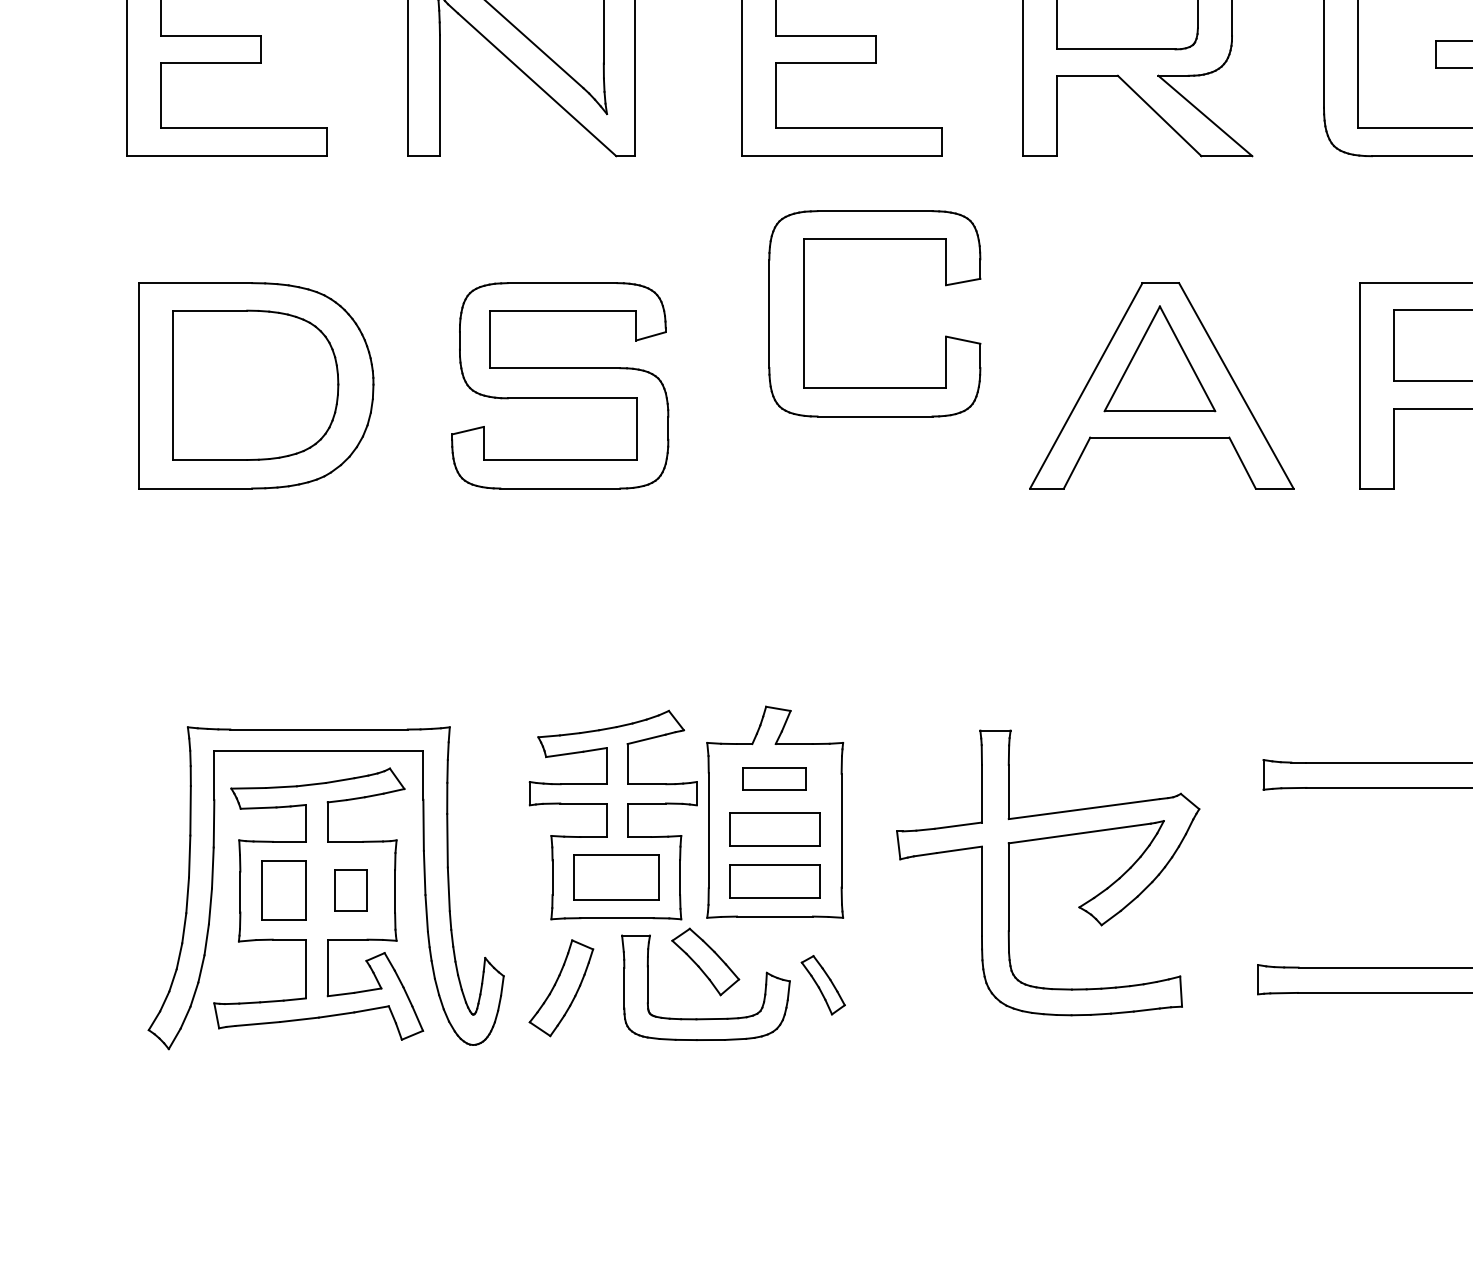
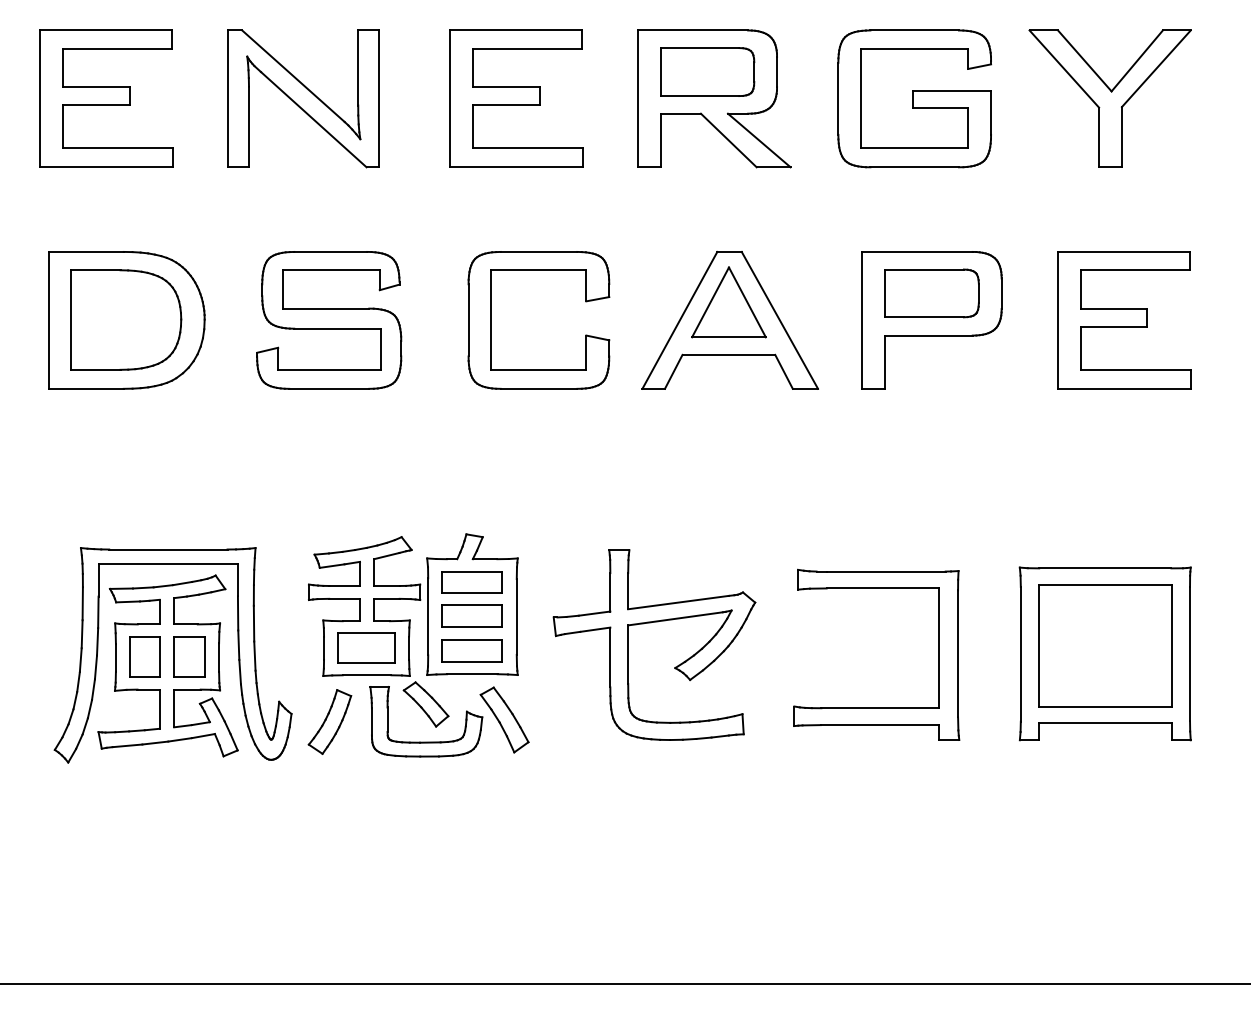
part: (803, 313) -> (491, 320), moved
part: (773, 778) -> (471, 582), size x1.43
part: (350, 889) -> (189, 656), size x1.43
part: (823, 984) -> (504, 719), size x1.67

